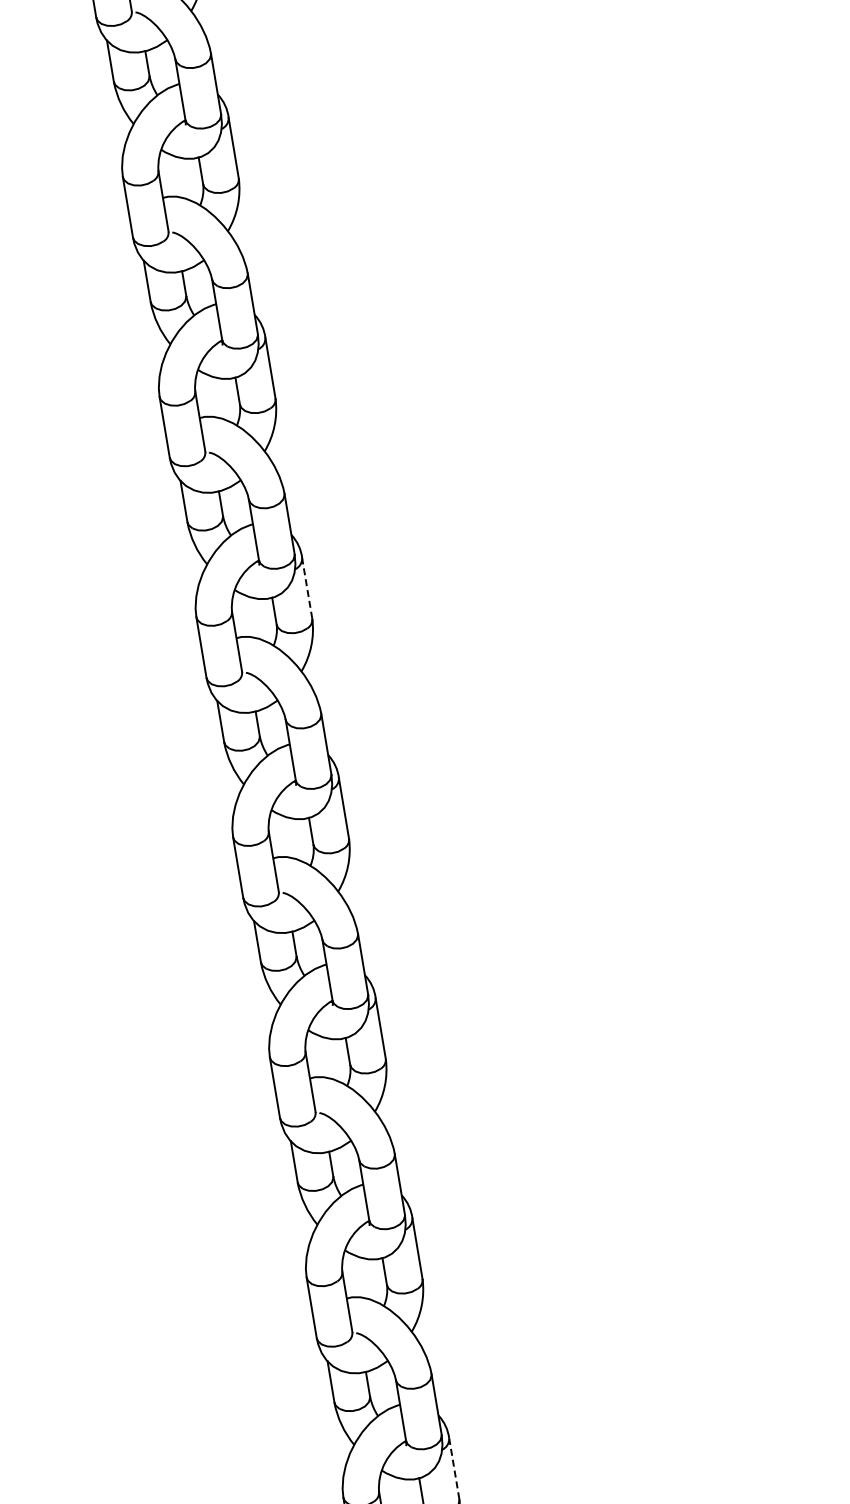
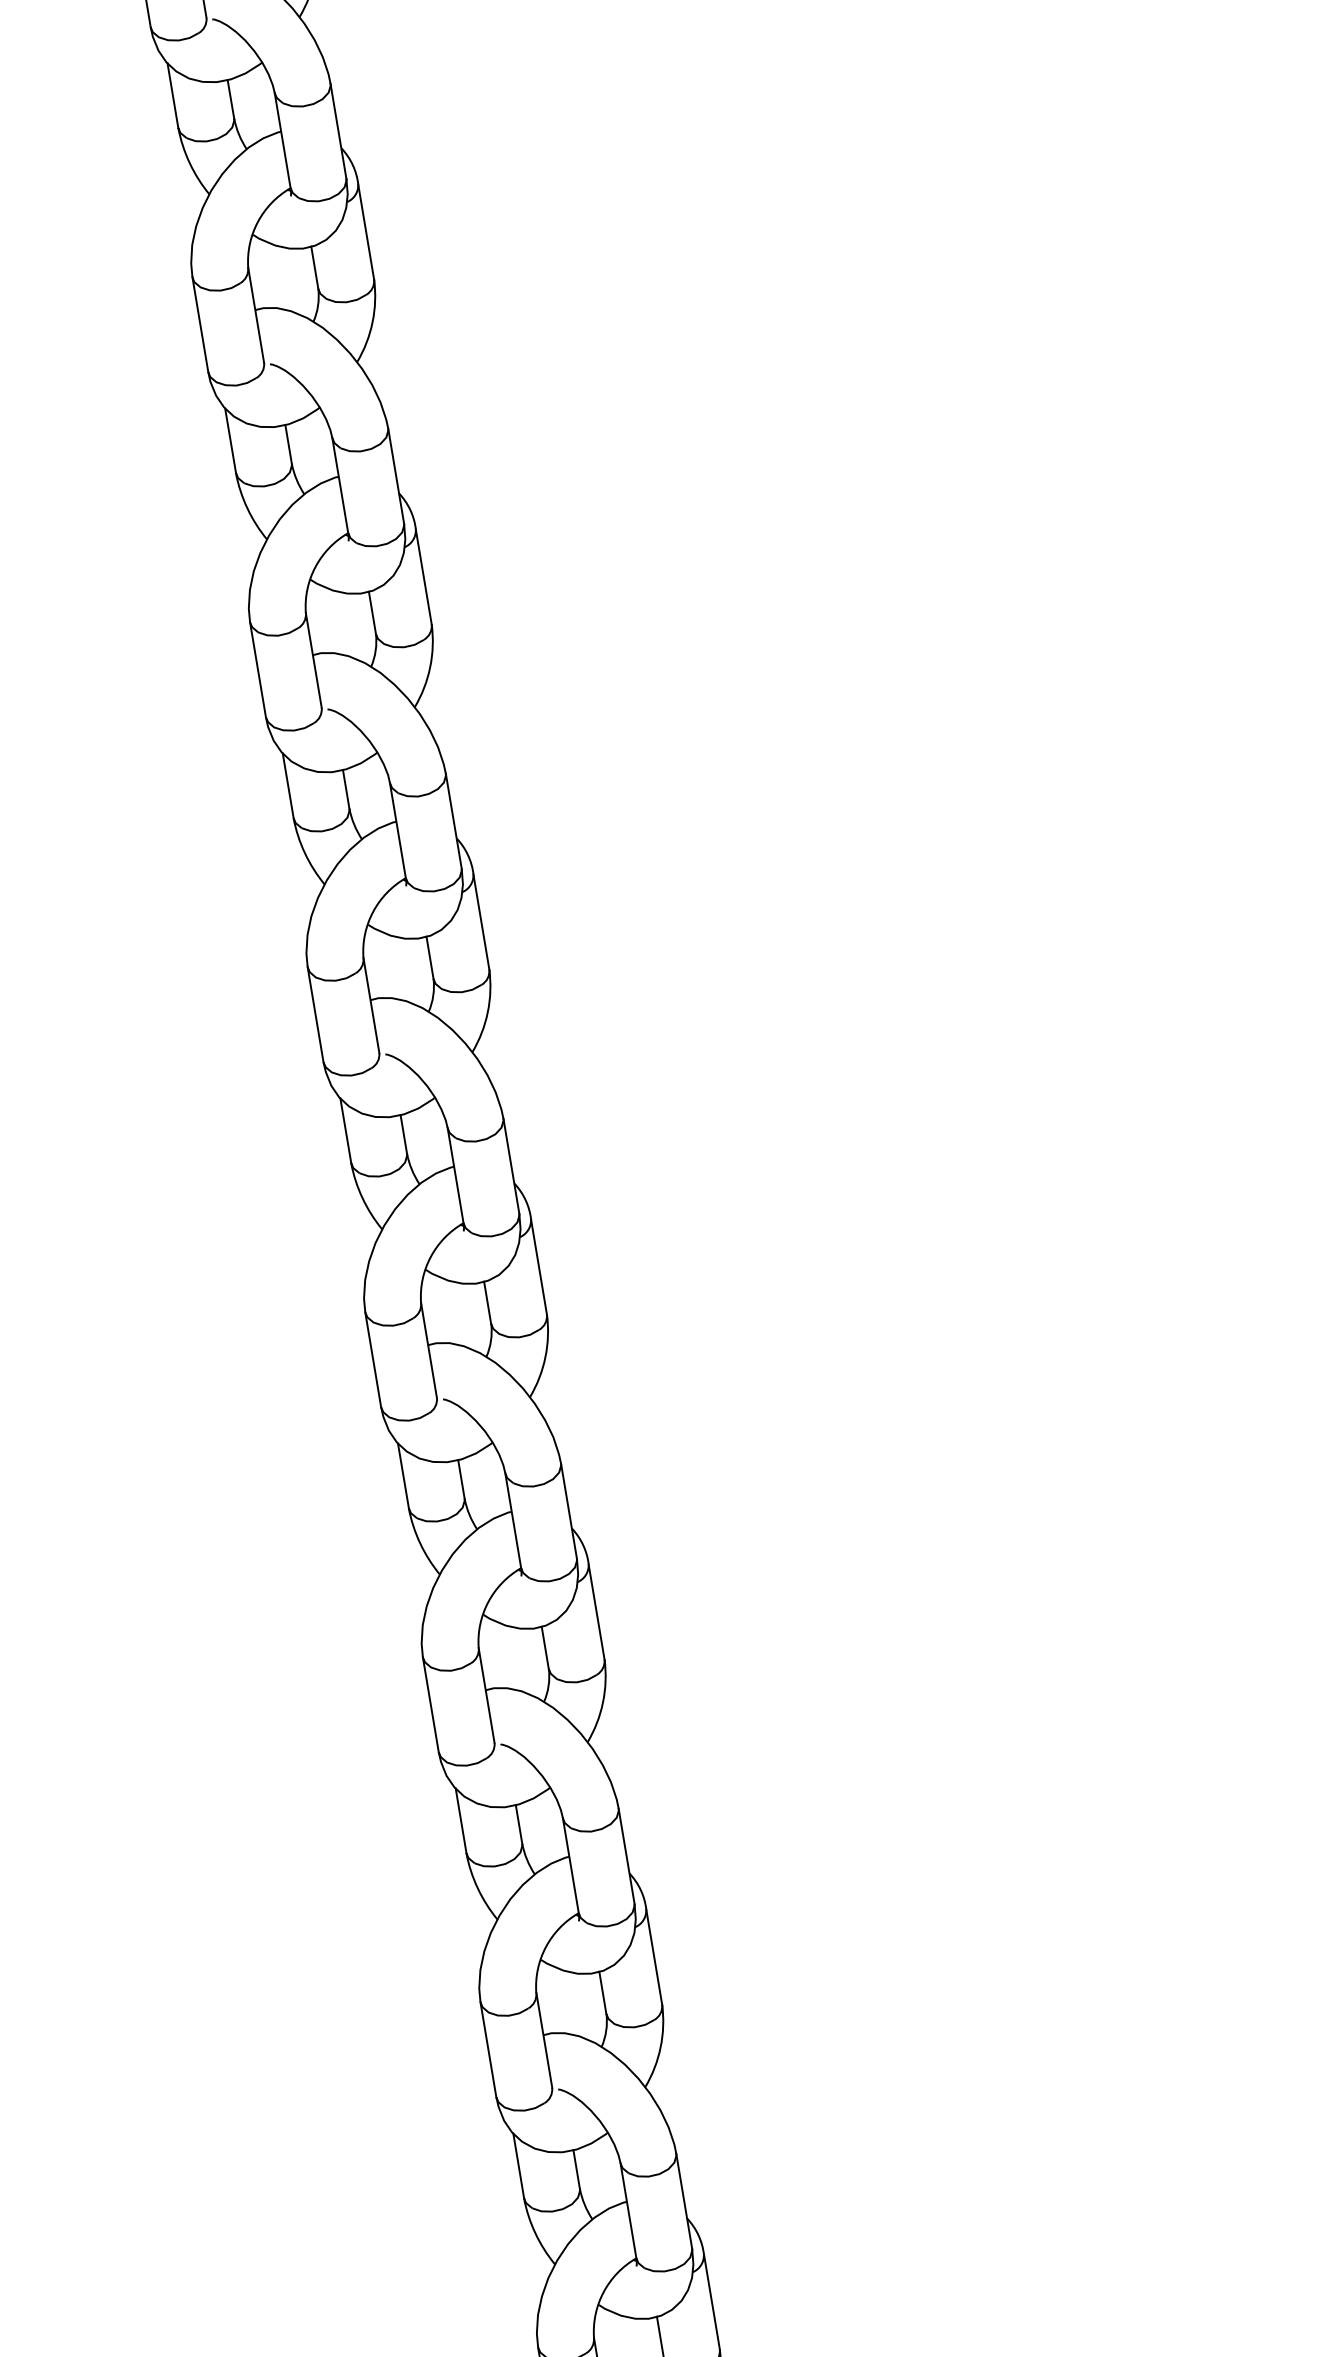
line: (307, 588) -> (481, 922), dashed -> solid
line: (454, 1468) -> (712, 2301), dashed -> solid

